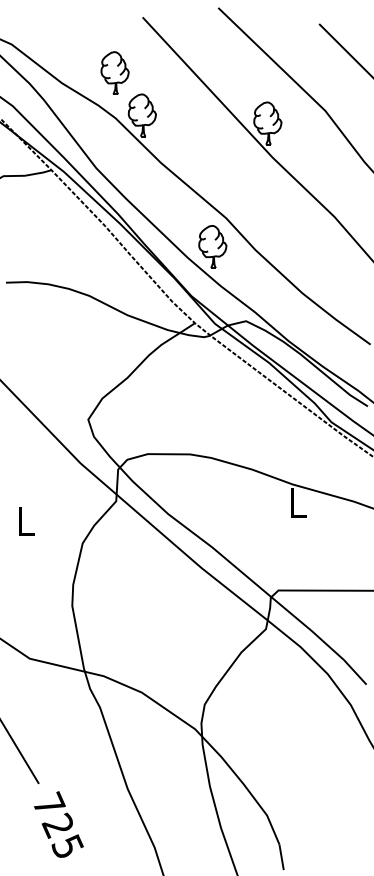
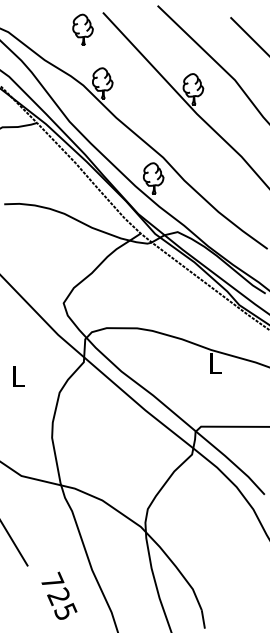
part: (114, 72) -> (82, 29), moved
text: (58, 824) -> (59, 595), moved

